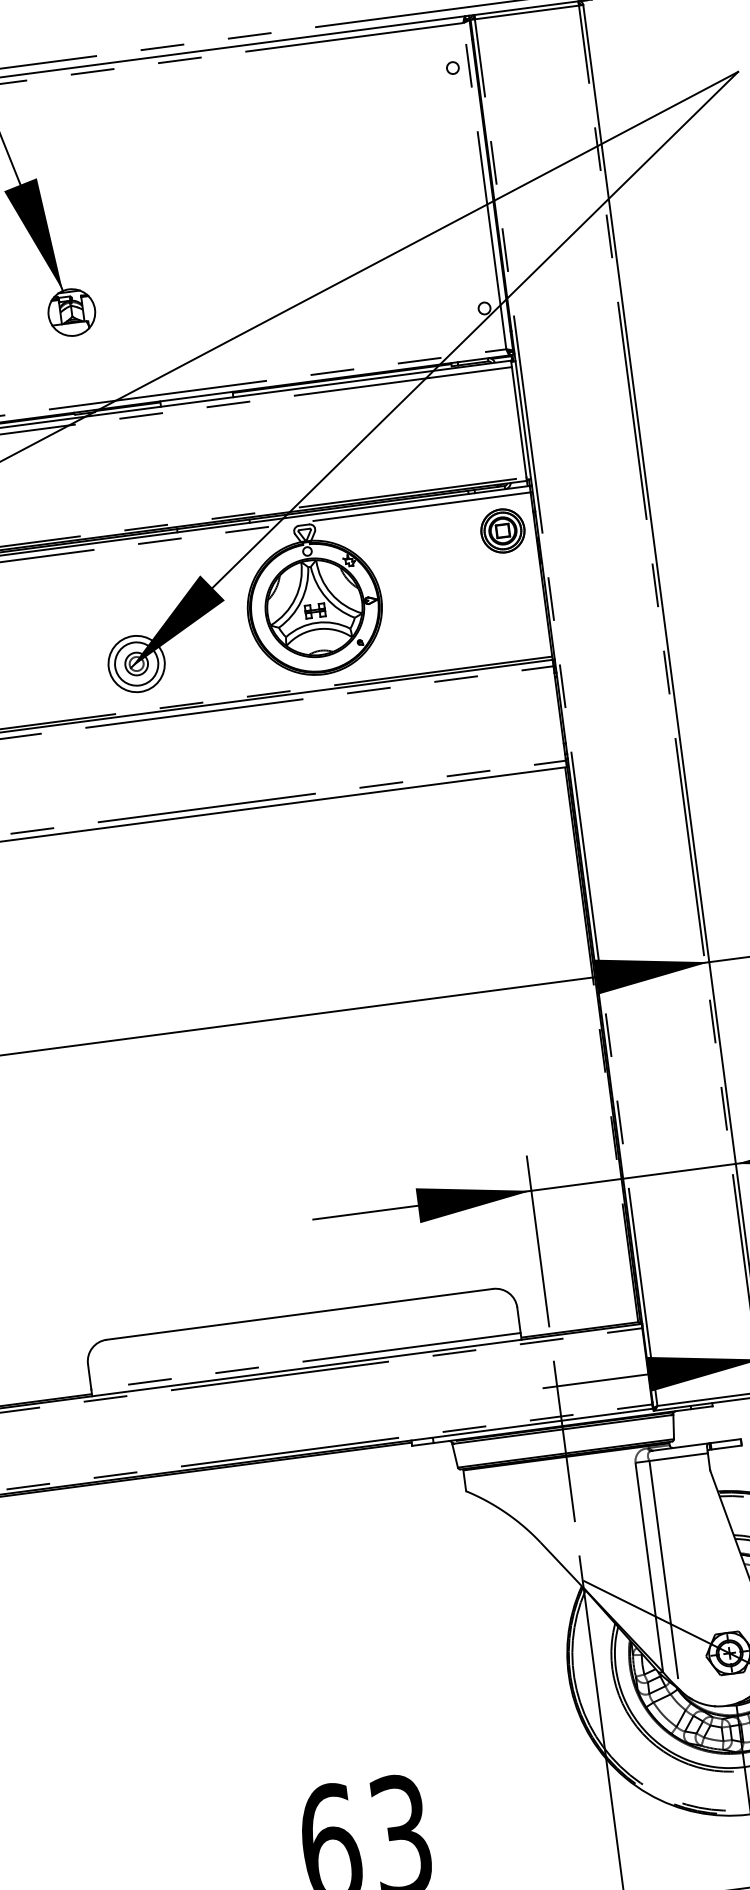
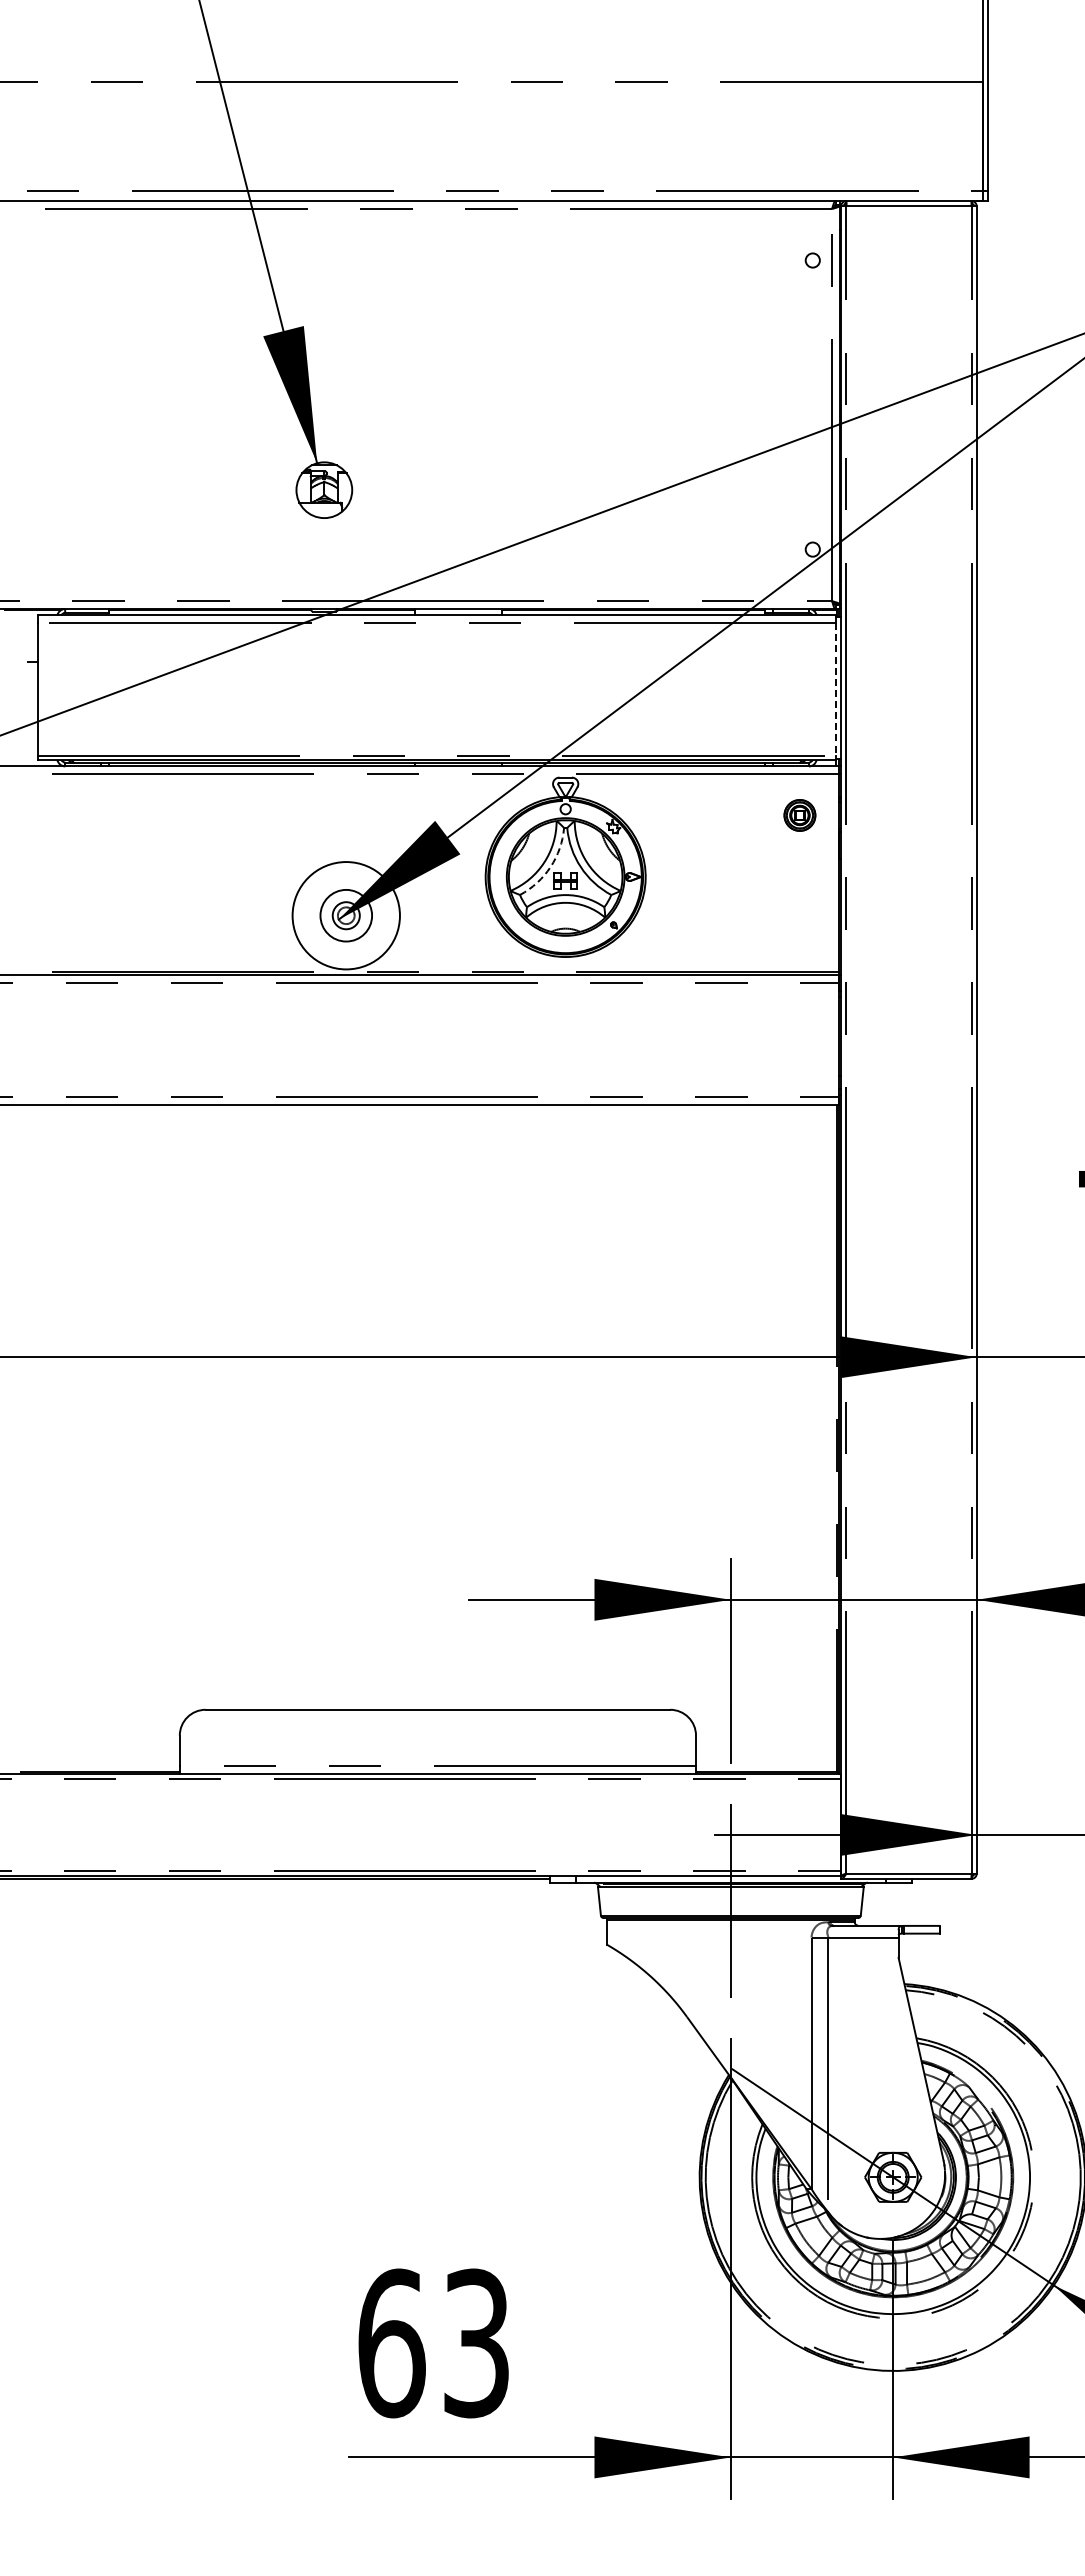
line: (519, 423) -> (836, 690), solid -> dashed
part: (502, 531) -> (799, 815), size x0.6
arc: (301, 601) -> (550, 867), solid -> dashed
circle: (136, 663) -> (345, 915), size x1.6

